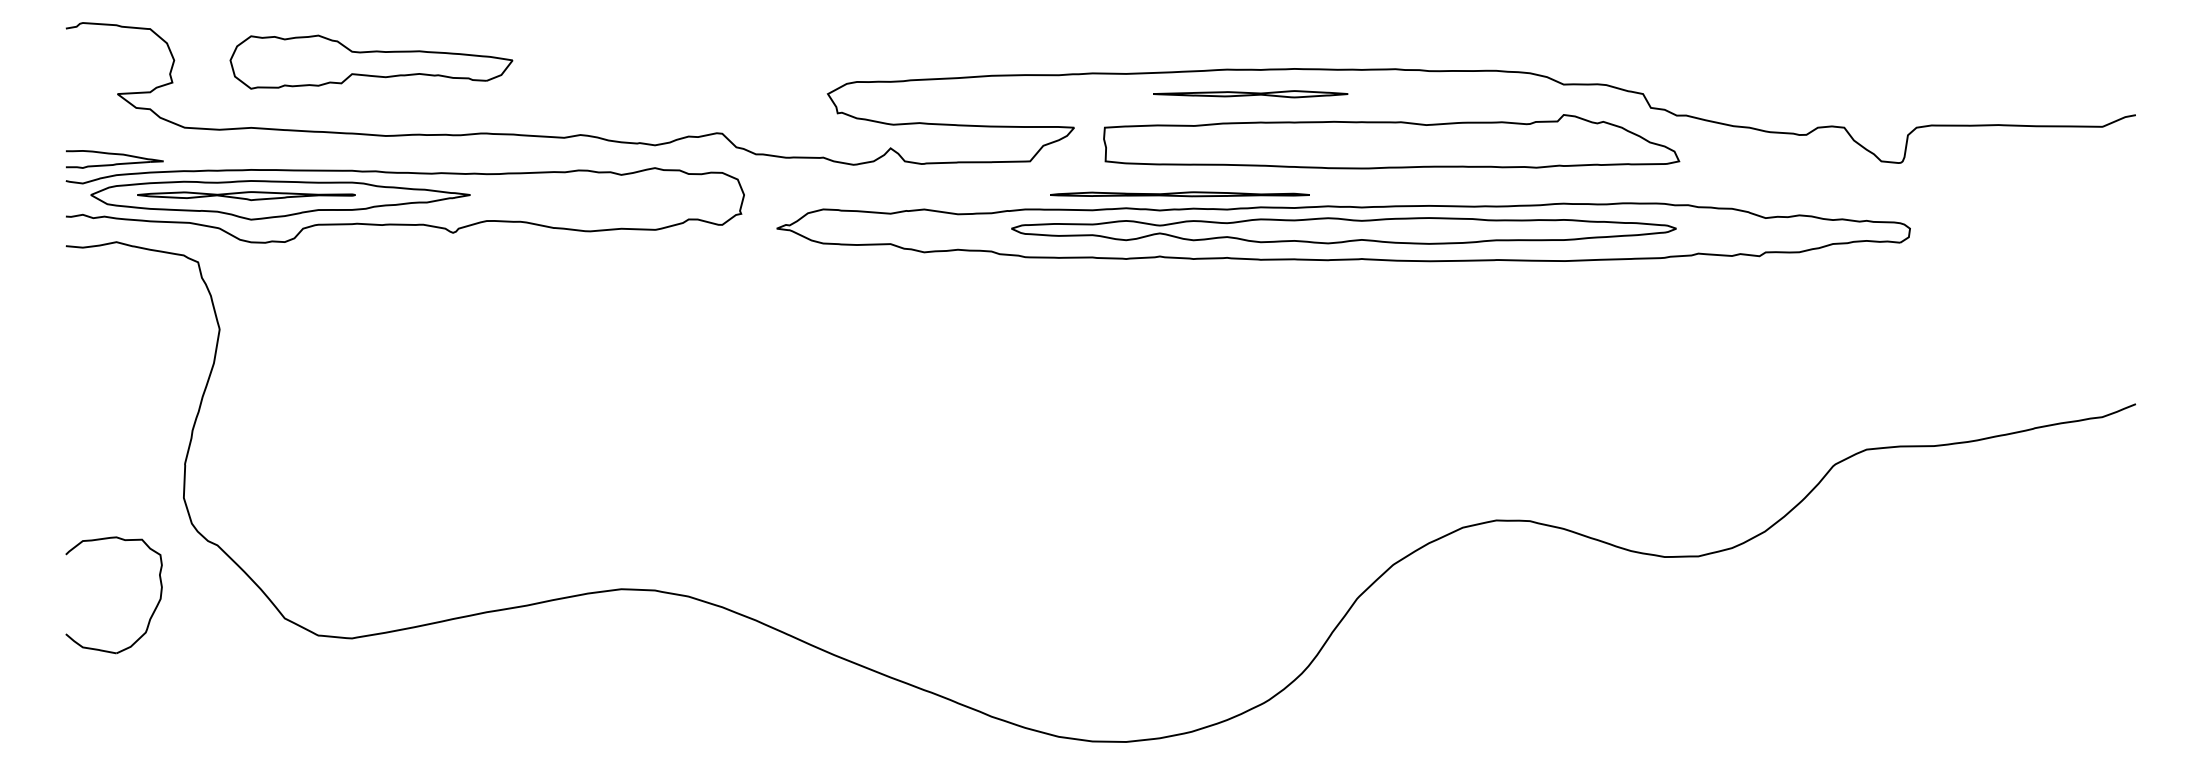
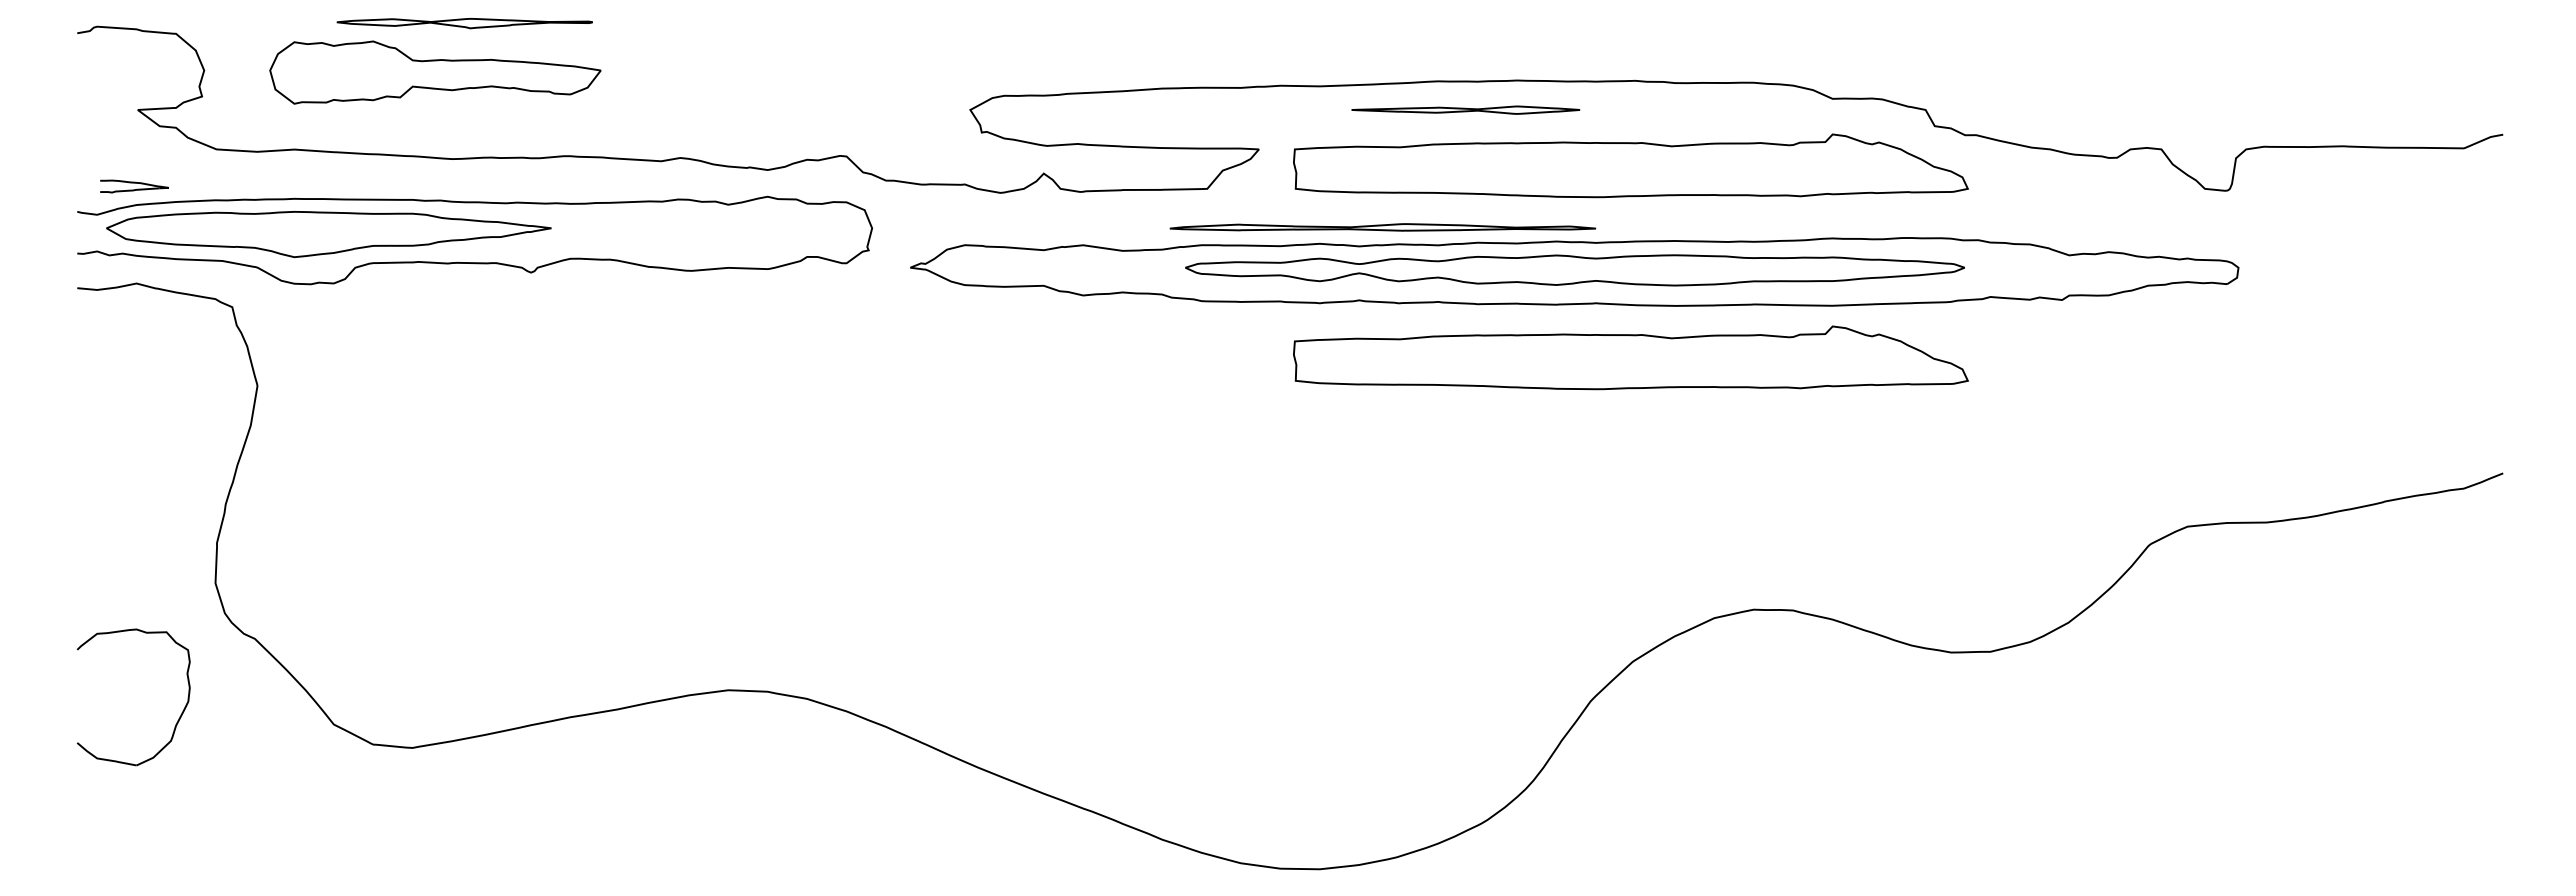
part: (114, 159) -> (134, 186), size x0.6
part: (1179, 194) -> (1382, 227), size x1.4
part: (246, 196) -> (464, 23), moved
part: (1391, 305) -> (1630, 357), added

